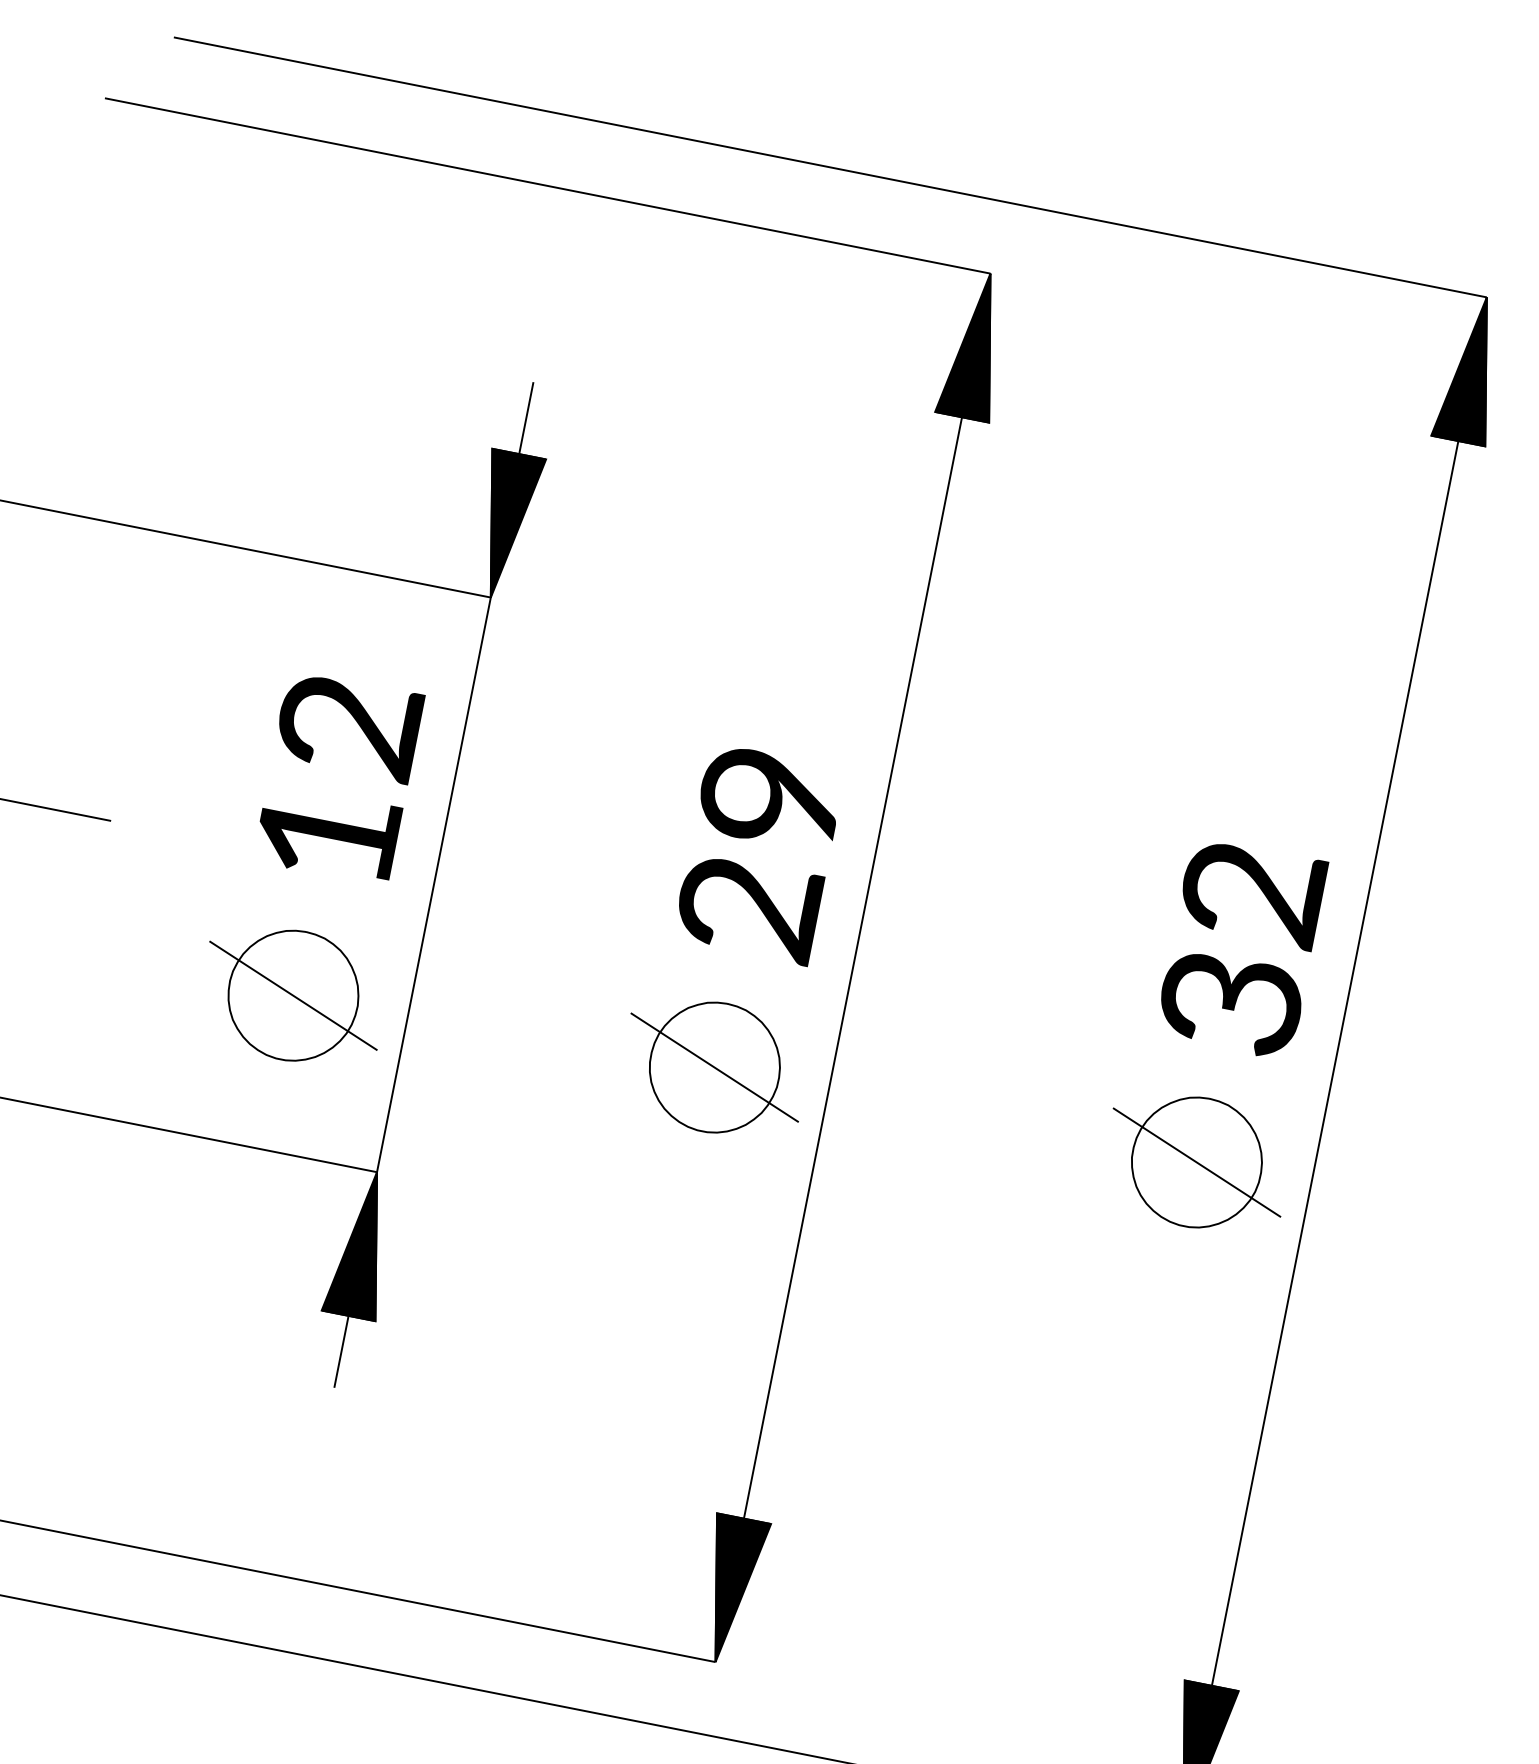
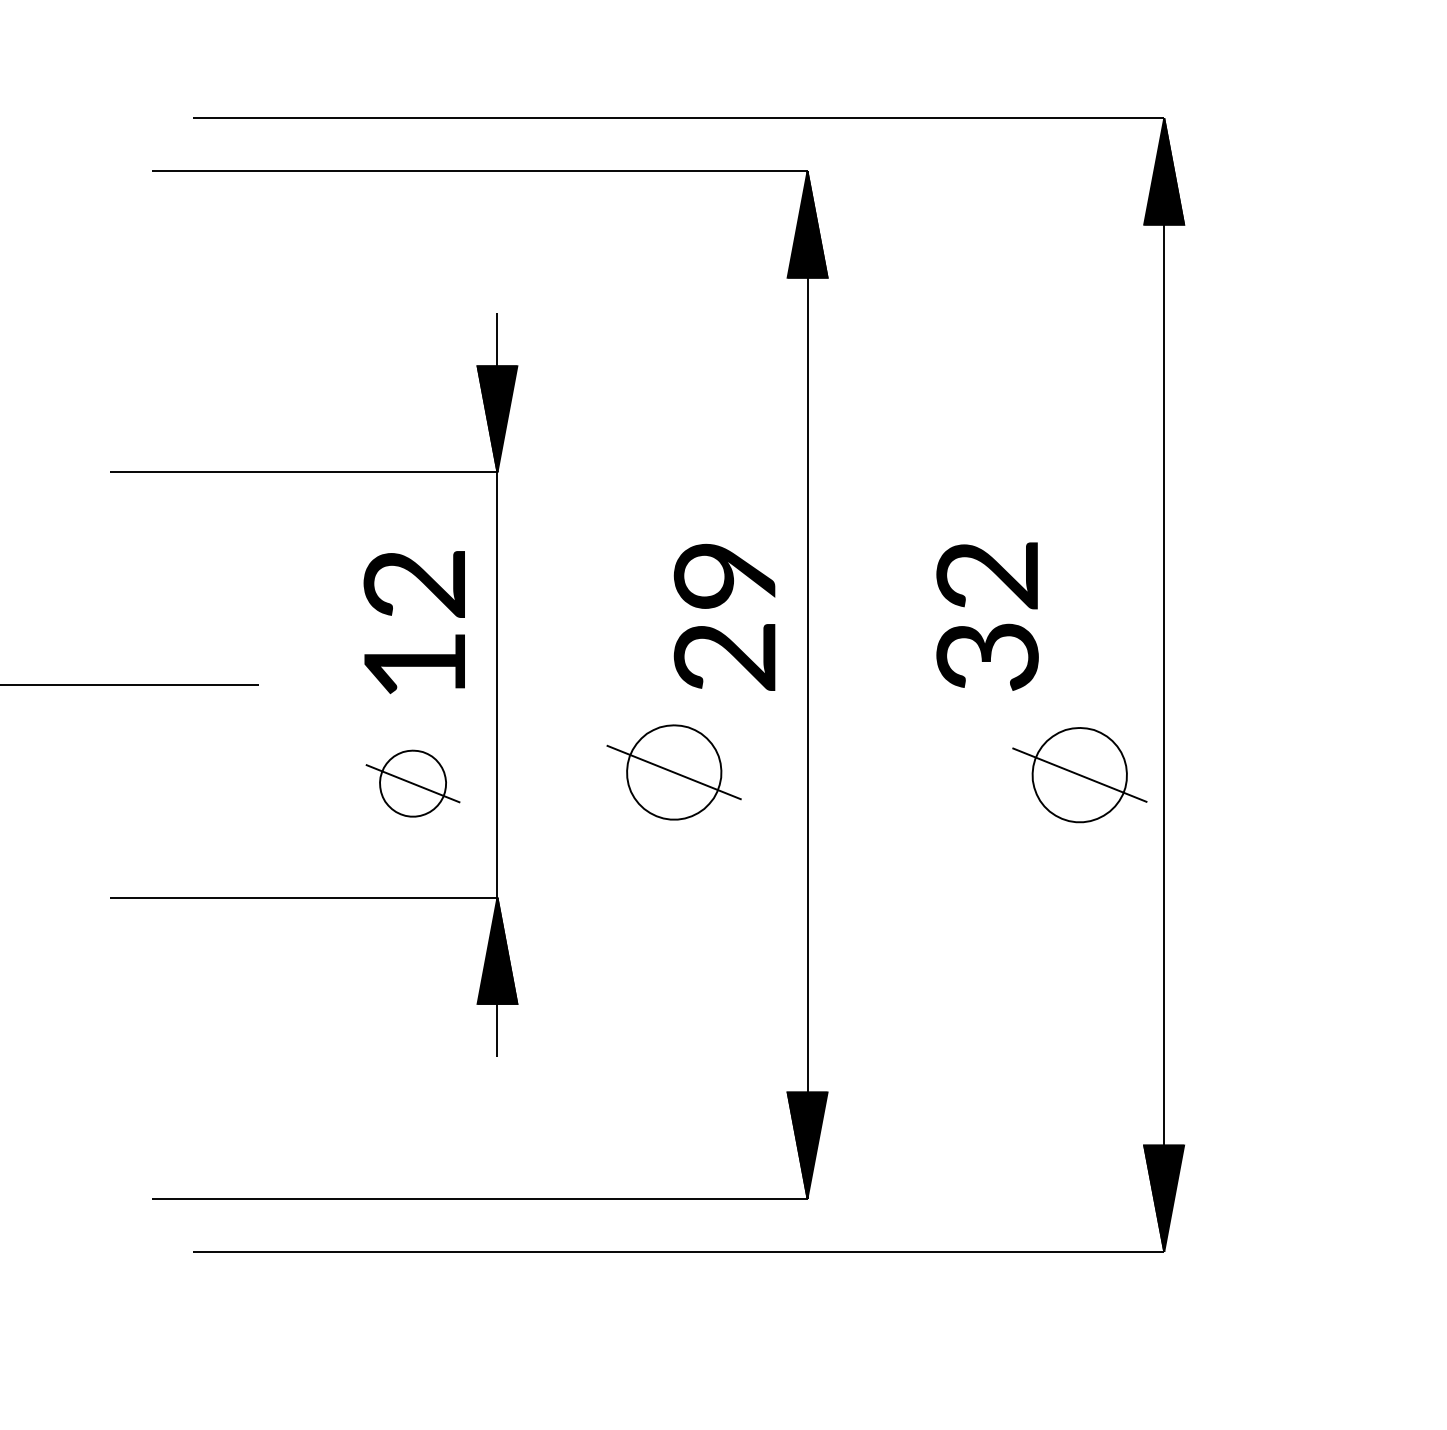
text: (1241, 948) -> (987, 616), moved
part: (292, 995) -> (412, 783), size x0.7
part: (713, 1067) -> (673, 772), moved

